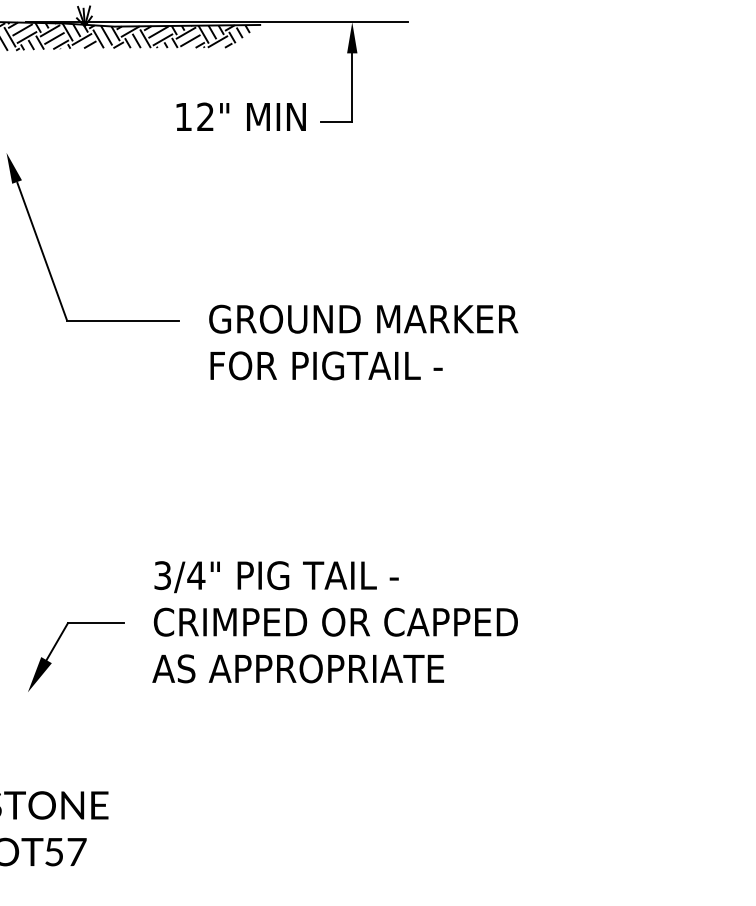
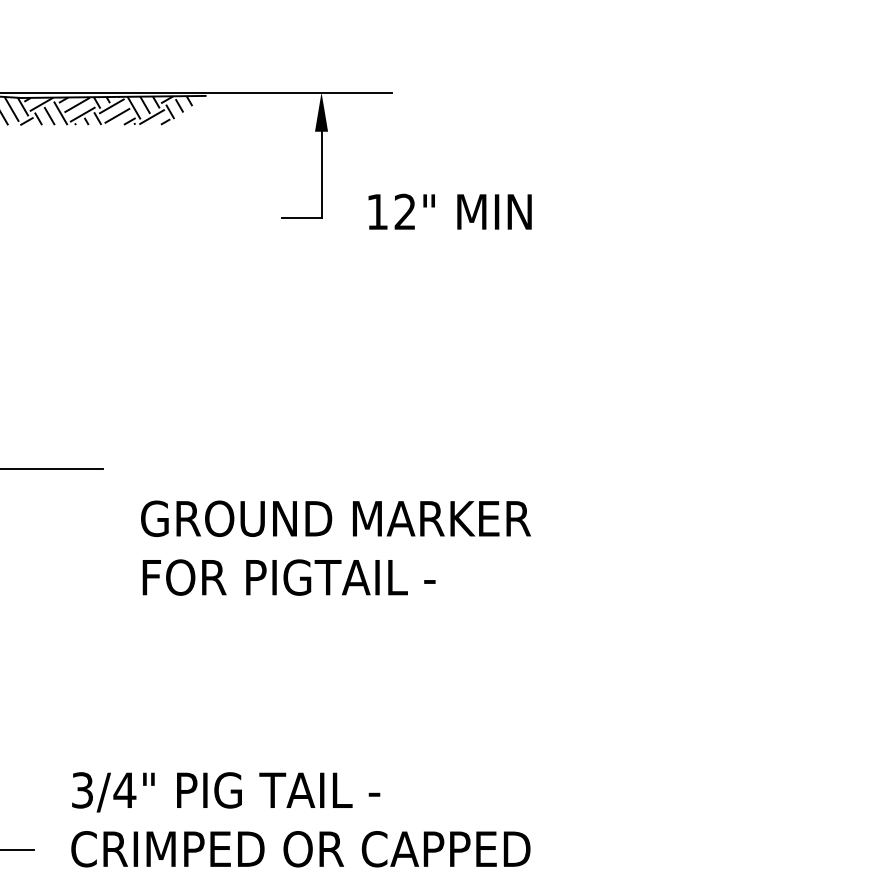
text: (240, 116) -> (449, 211), moved
text: (363, 342) -> (335, 548), moved

